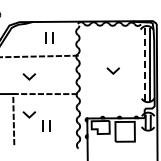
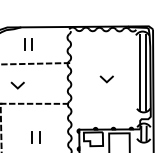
part: (49, 37) -> (28, 43), moved
line: (144, 65) -> (139, 73), dashed -> solid
line: (28, 115) -> (16, 126), removed

